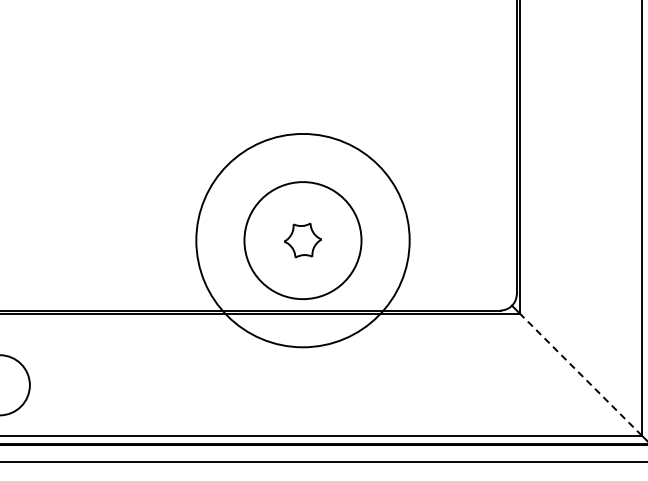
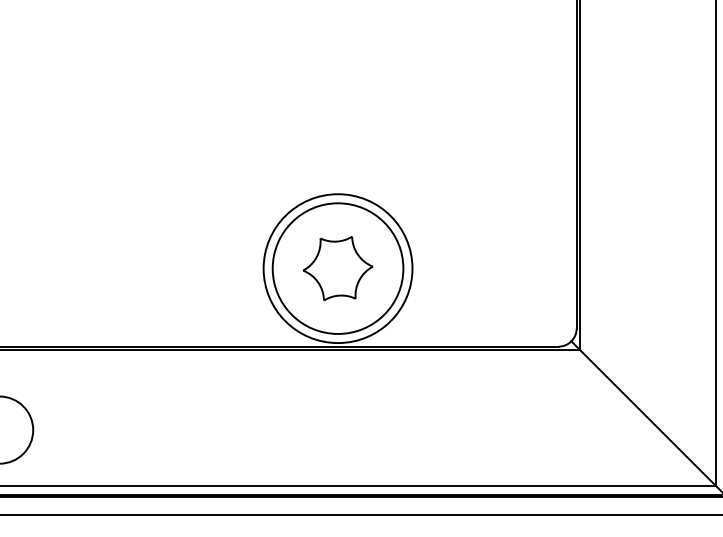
circle: (302, 240) -> (337, 268), size x0.62
part: (302, 240) -> (337, 268), size x1.67
line: (580, 374) -> (647, 418), dashed -> solid

